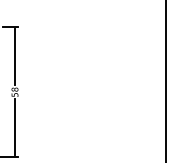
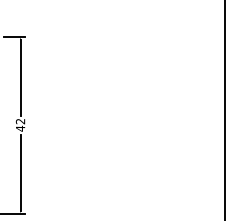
text: (14, 91) -> (20, 124), 58 -> 42

